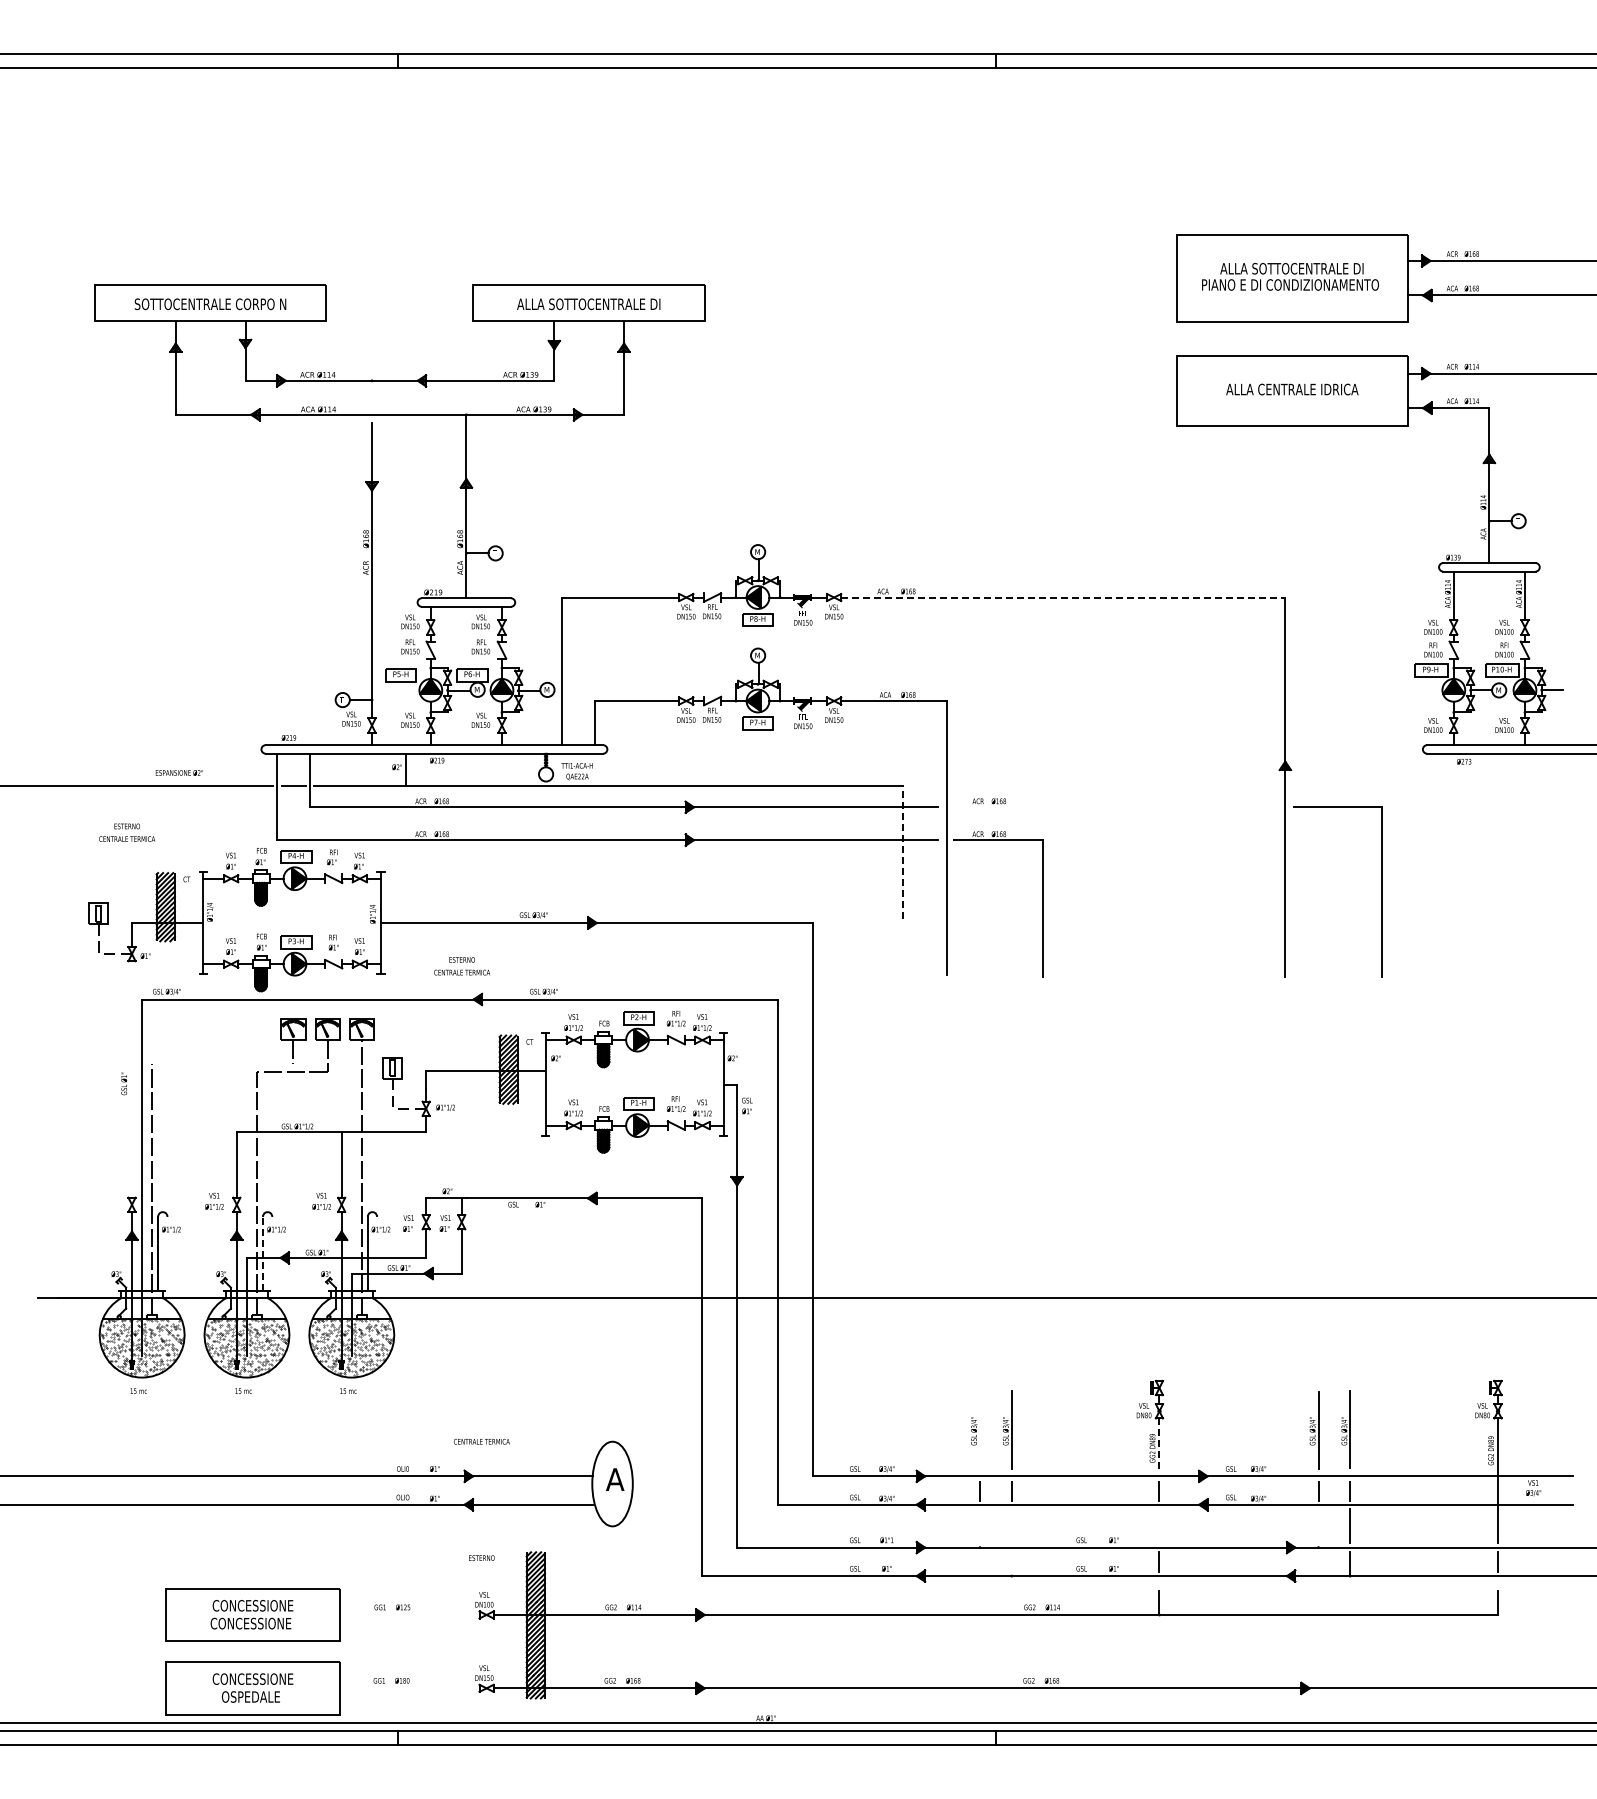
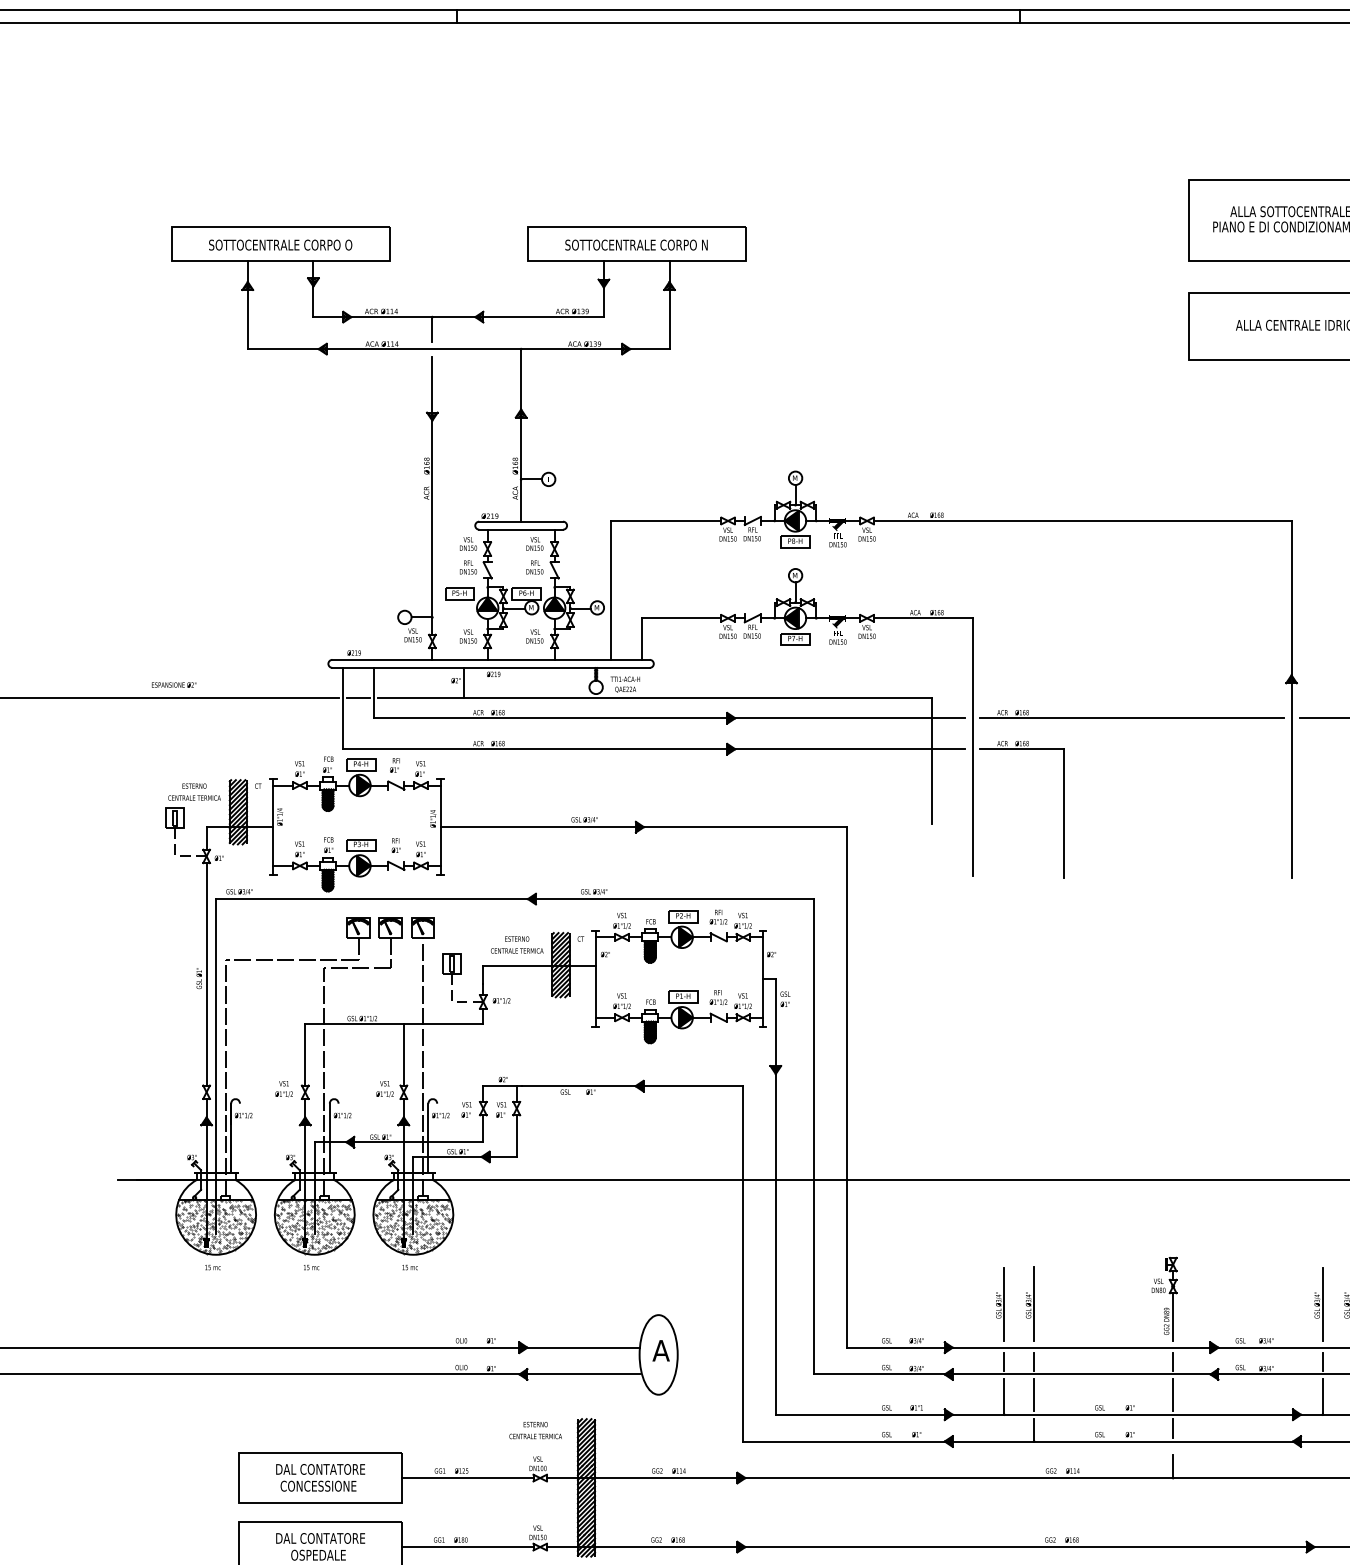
text: (210, 304) -> (280, 245), SOTTOCENTRALE CORPO N -> SOTTOCENTRALE CORPO O
text: (588, 304) -> (636, 245), ALLA SOTTOCENTRALE DI -> SOTTOCENTRALE CORPO N
line: (372, 393) -> (432, 329), added
line: (1063, 597) -> (1082, 520), dashed -> solid
text: (178, 772) -> (173, 684), moved
line: (1115, 807) -> (1131, 718), added
text: (127, 832) -> (194, 791), moved
line: (903, 852) -> (932, 760), dashed -> solid
text: (461, 966) -> (516, 945), moved
line: (222, 1063) -> (291, 959), added
line: (132, 1079) -> (207, 974), added
line: (262, 1253) -> (329, 1138), dashed -> solid
line: (979, 1430) -> (1003, 1304), added
text: (481, 1441) -> (535, 1436), moved
line: (1159, 1444) -> (1173, 1317), dashed -> solid
line: (1011, 1526) -> (1033, 1394), added
line: (1159, 1526) -> (1173, 1394), added
line: (979, 1528) -> (1003, 1396), added
line: (1318, 1528) -> (1322, 1396), added
line: (1011, 1563) -> (1033, 1429), added
text: (253, 1605) -> (320, 1469), CONCESSIONE -> DAL CONTATORE
line: (409, 1614) -> (467, 1477), added
text: (253, 1678) -> (320, 1537), CONCESSIONE -> DAL CONTATORE
line: (409, 1688) -> (467, 1547), added

